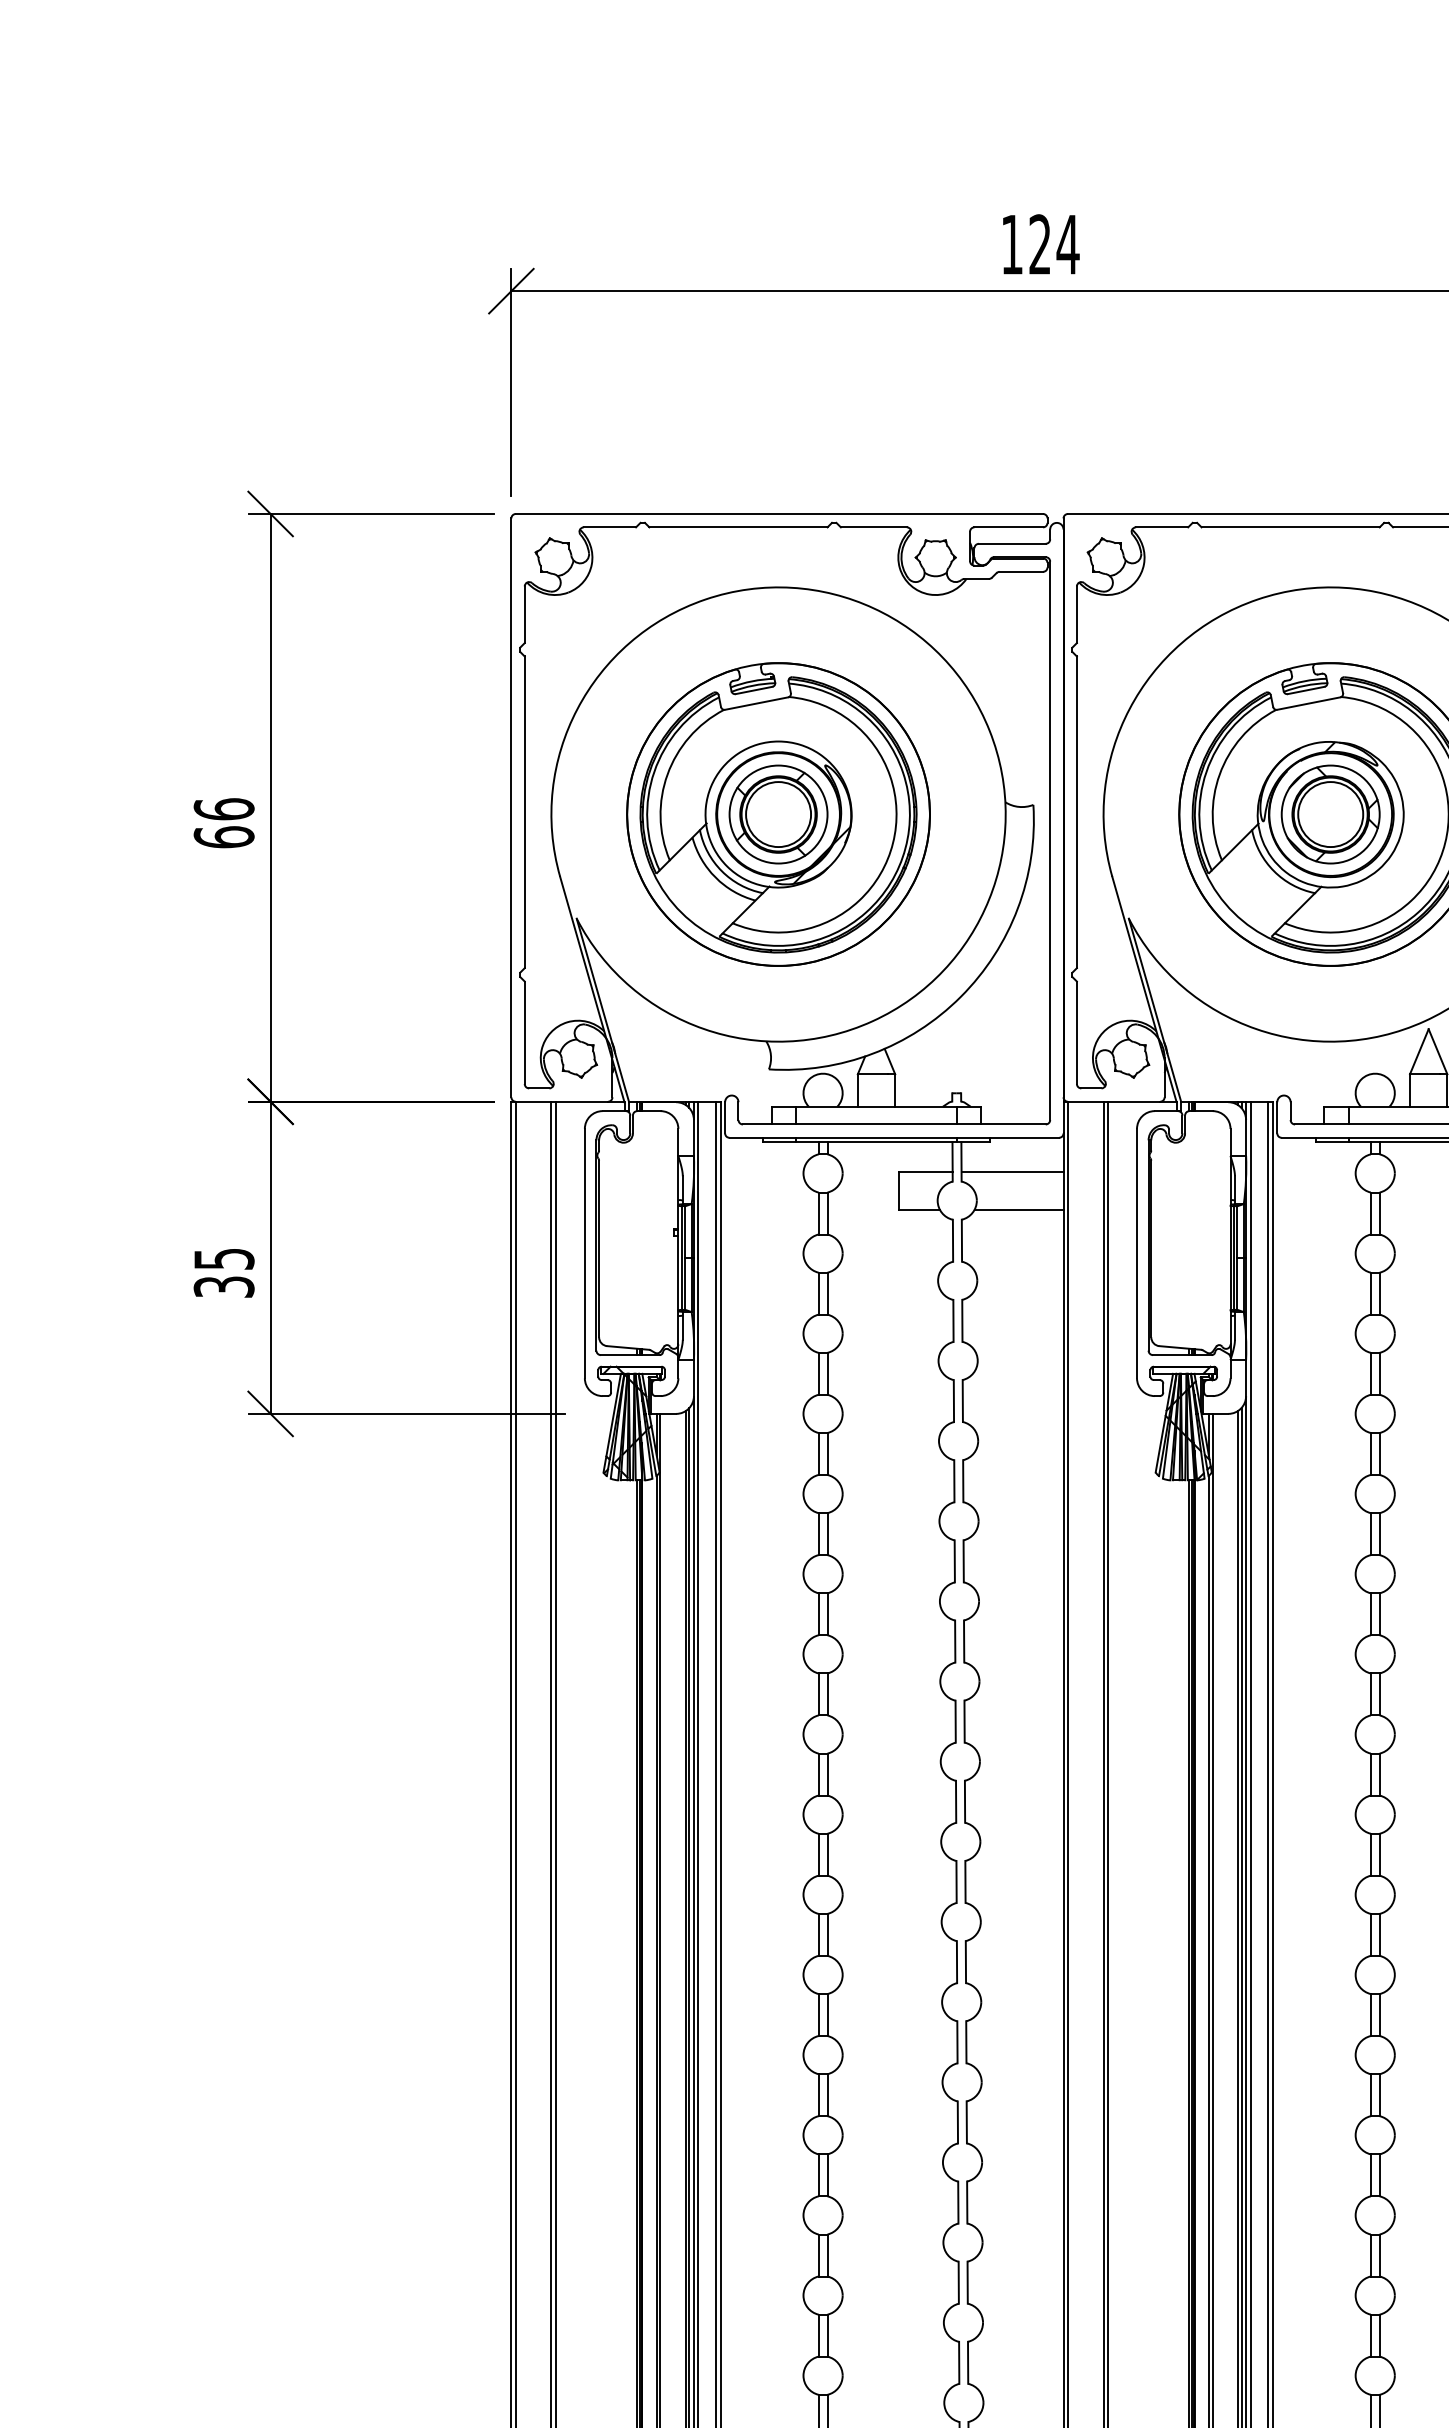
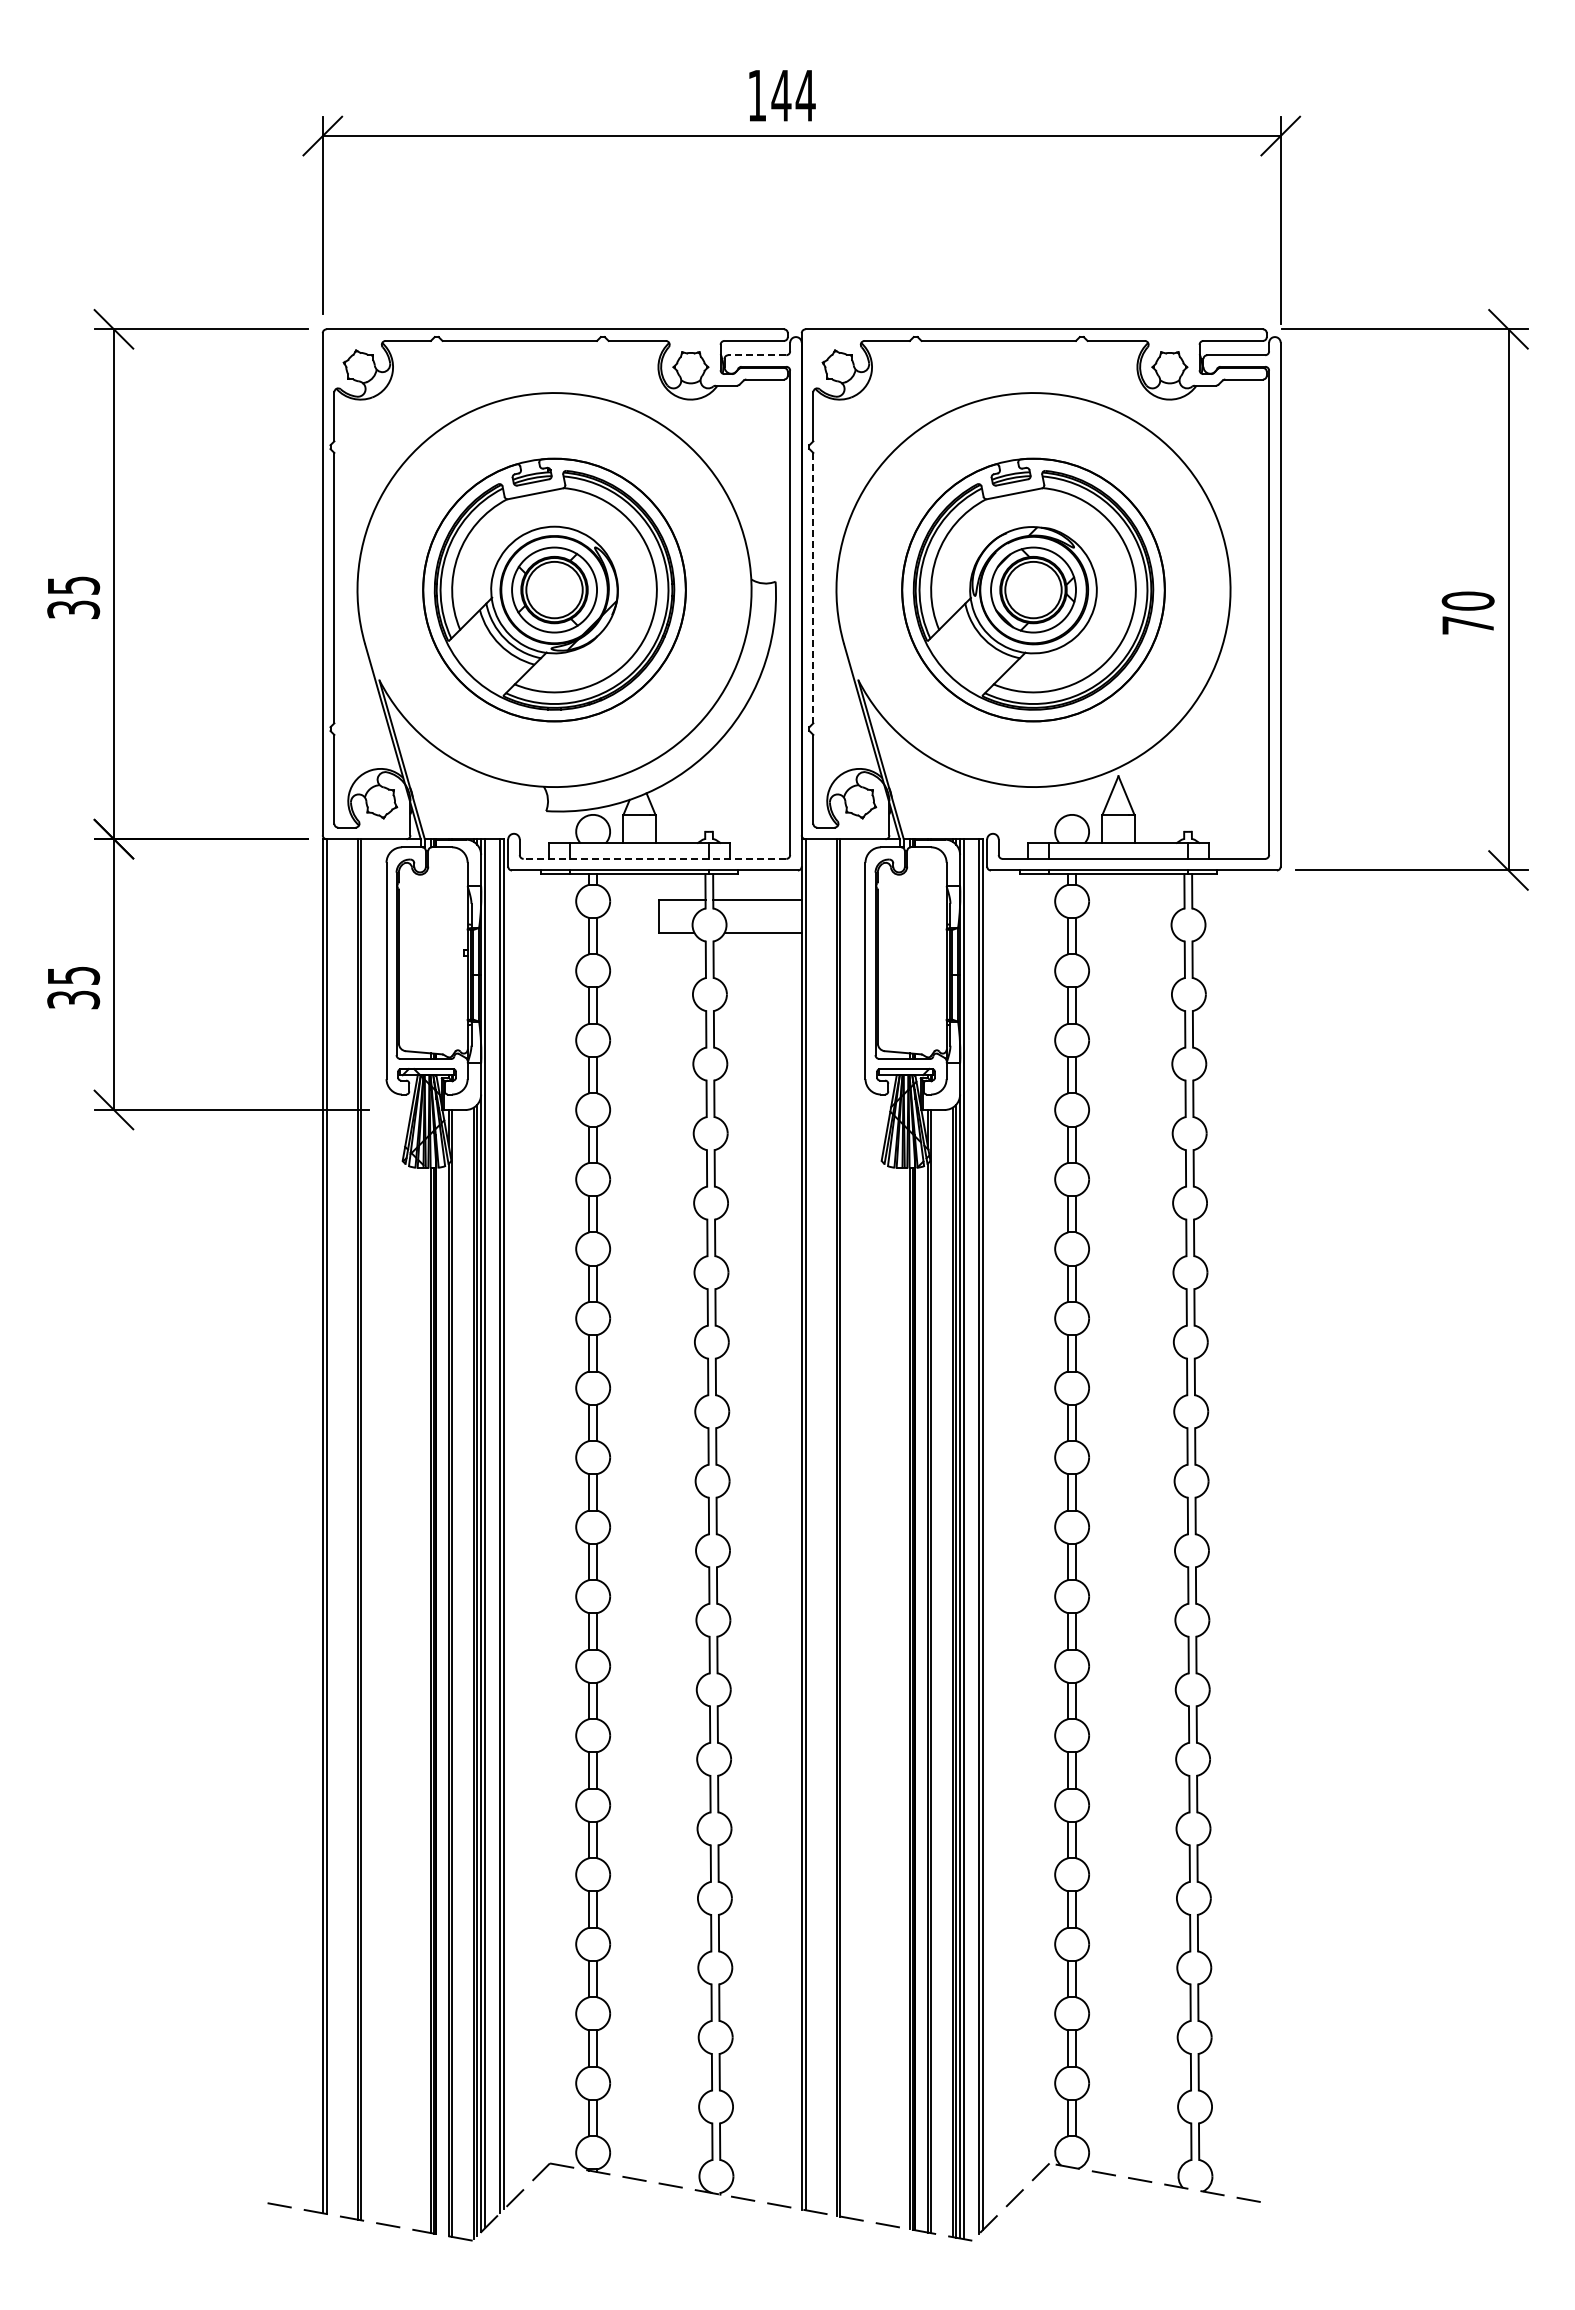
text: (1040, 244) -> (781, 95), 124 -> 144
line: (1012, 544) -> (757, 355), solid -> dashed
line: (1077, 812) -> (813, 588), solid -> dashed
text: (224, 823) -> (73, 597), 66 -> 35
line: (893, 1124) -> (654, 858), solid -> dashed

